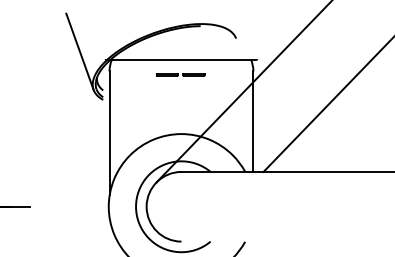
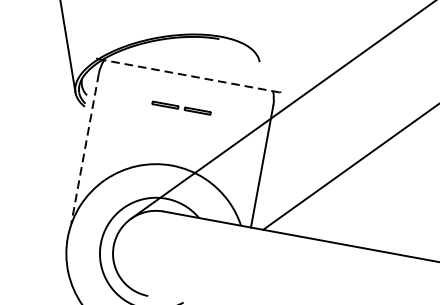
line: (181, 59) -> (188, 75), solid -> dashed
line: (178, 74) -> (179, 107), moved
line: (109, 133) -> (85, 148), solid -> dashed

